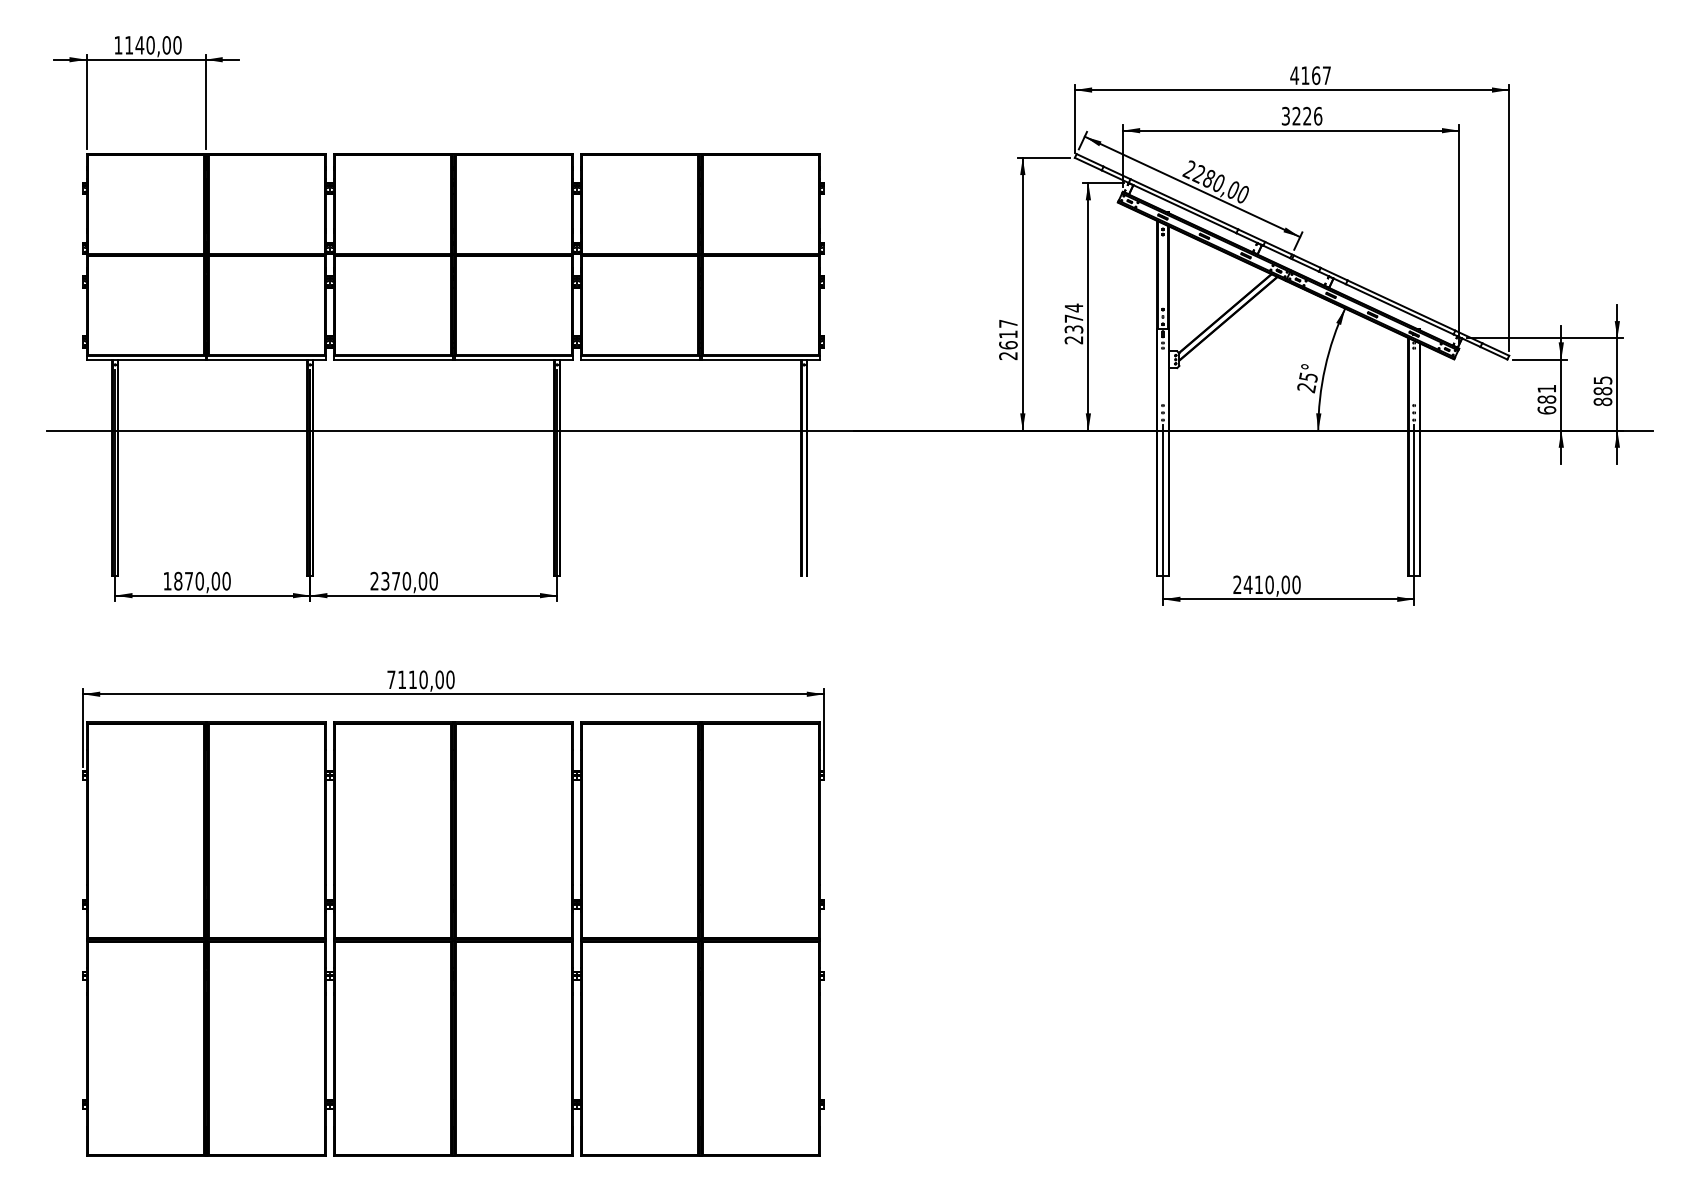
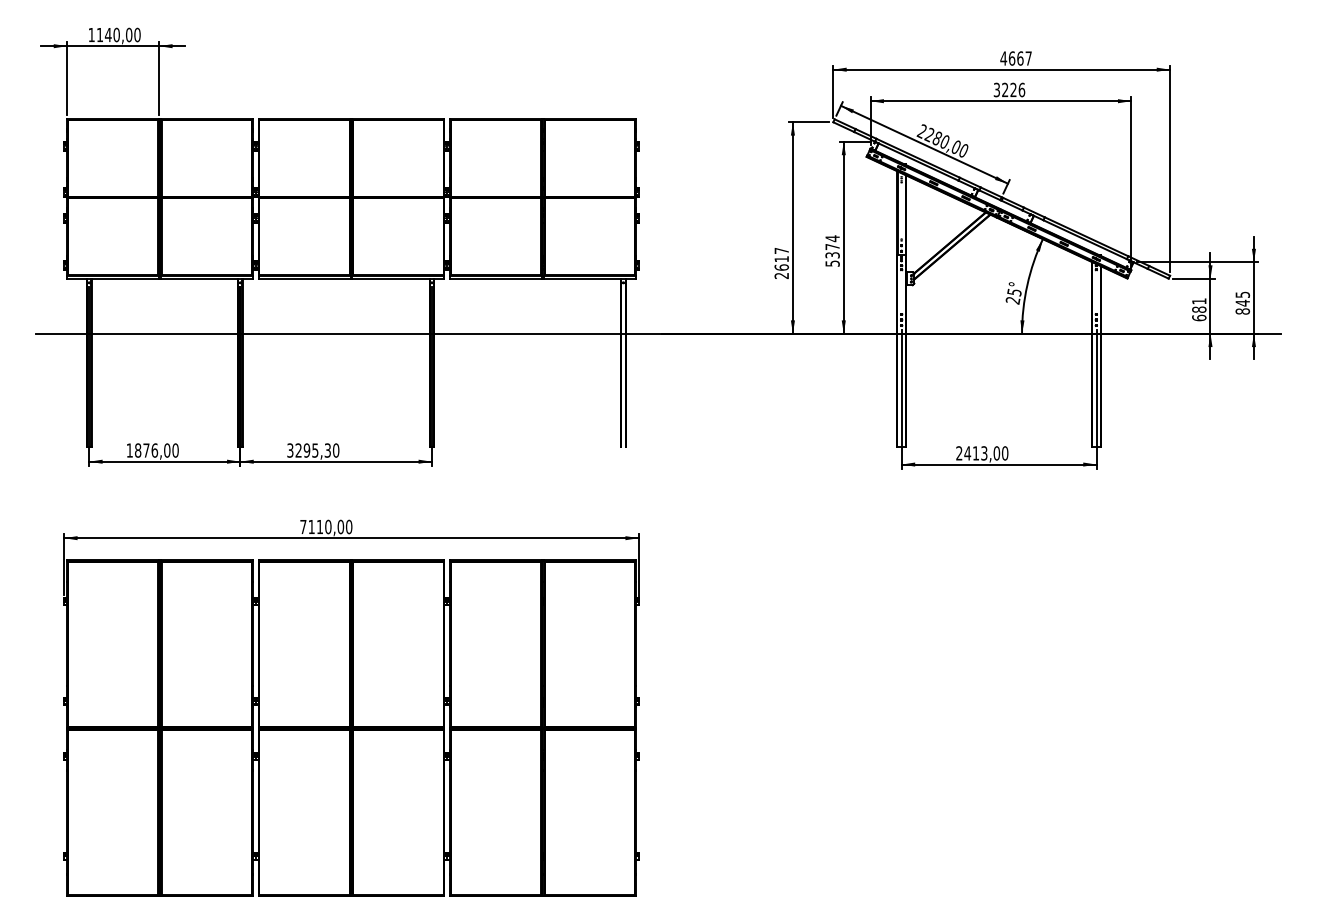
text: (1304, 75) -> (1011, 58), 4167 -> 4667
text: (1073, 339) -> (832, 263), 2374 -> 5374
text: (1602, 390) -> (1242, 302), 885 -> 845
text: (199, 581) -> (154, 450), 1870,00 -> 1876,00
text: (399, 581) -> (309, 450), 2370,00 -> 3295,30
text: (1269, 585) -> (984, 453), 2410,00 -> 2413,00

